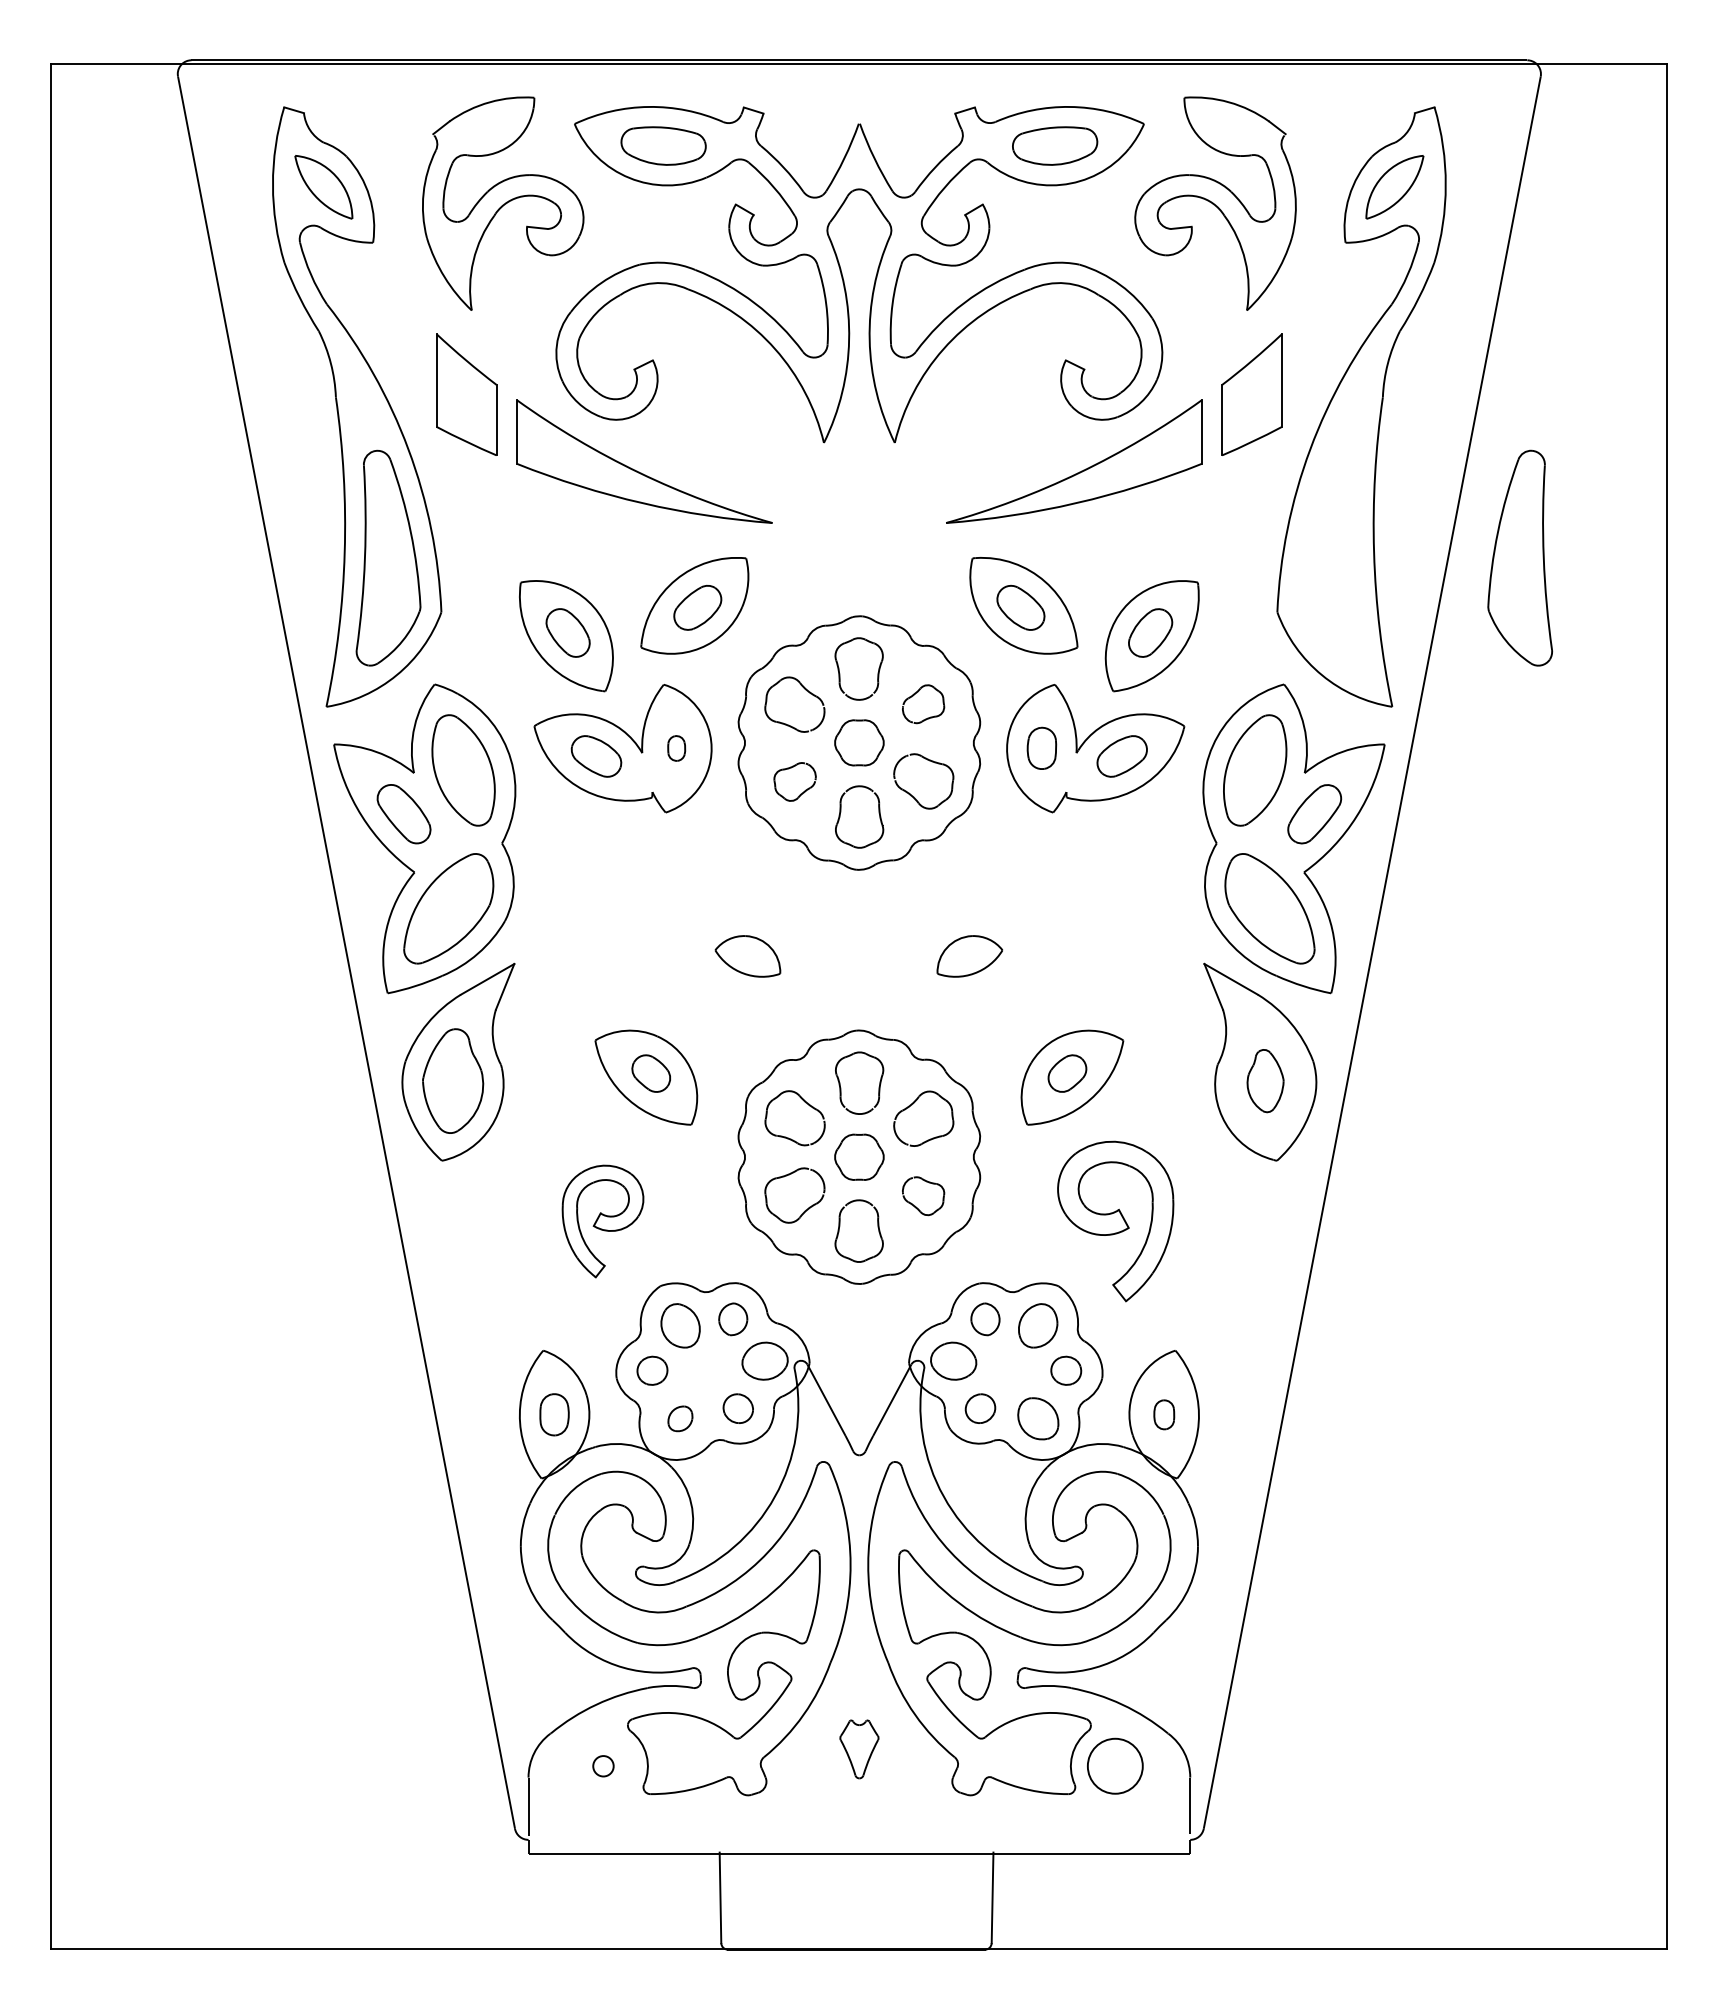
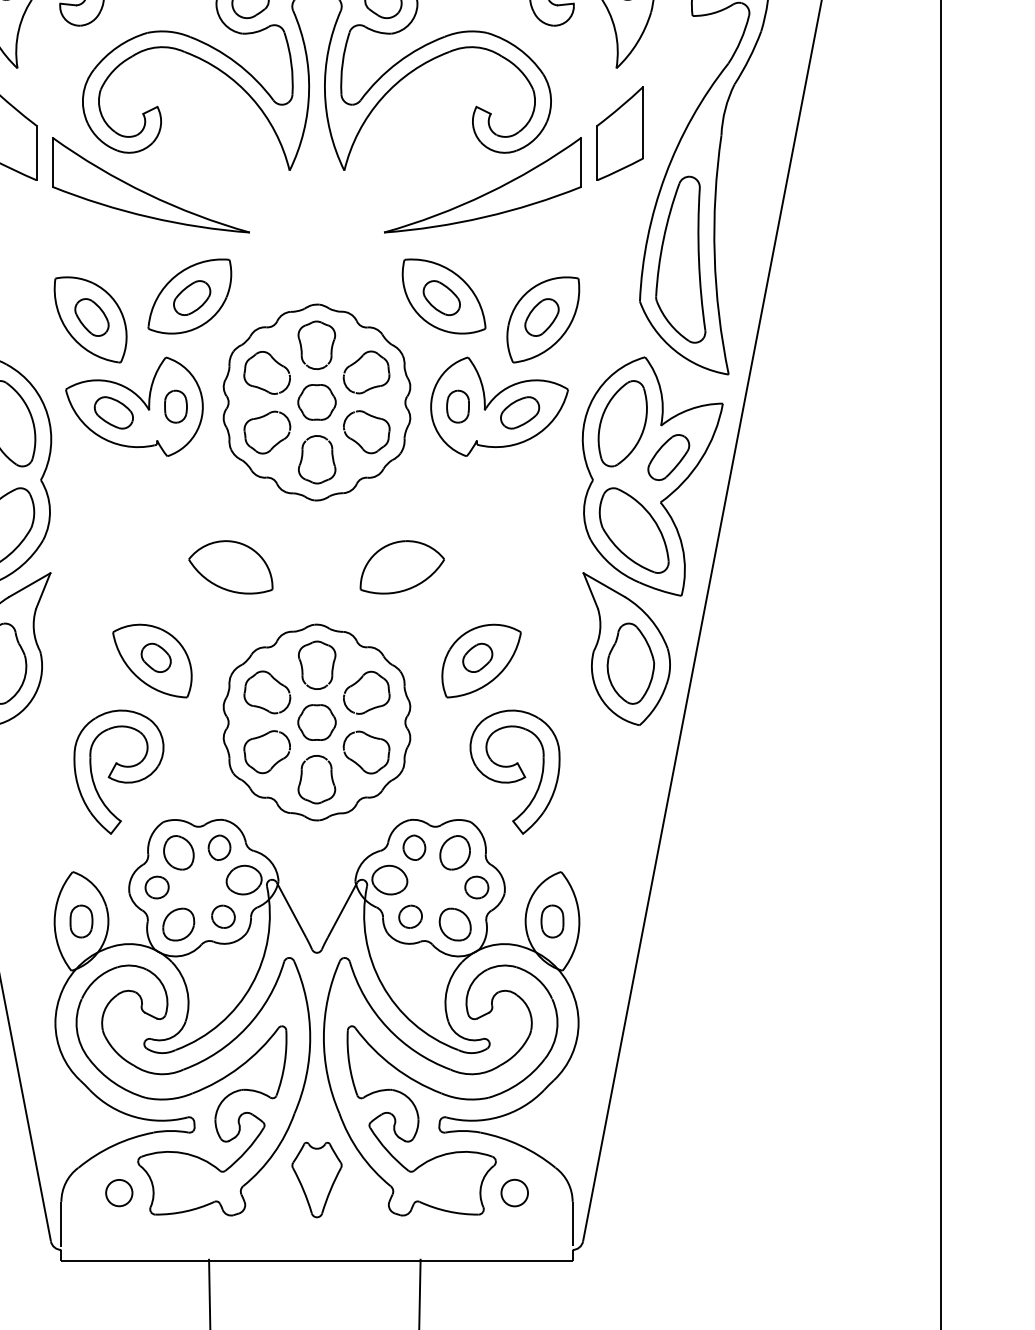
part: (1520, 557) -> (680, 259), moved
part: (923, 704) -> (366, 372), size x1.43
part: (676, 748) -> (175, 406), size x1.67
part: (794, 781) -> (266, 432), size x1.43
part: (747, 956) -> (230, 567), size x1.67
part: (969, 956) -> (402, 567), size x1.67
part: (1265, 1080) -> (630, 663), size x1.67
part: (923, 1196) -> (366, 752), size x1.43
part: (602, 1221) -> (118, 772), size x1.43
part: (1164, 1414) -> (552, 921), size x1.43
part: (680, 1418) -> (178, 924), size x1.67
part: (859, 1749) -> (317, 1180), size x1.67
circle: (603, 1766) -> (119, 1193), size x1.67
circle: (1115, 1766) -> (514, 1193), size x0.62

